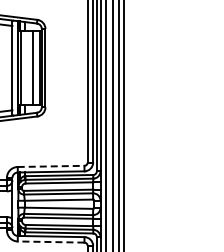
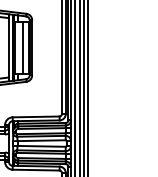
line: (51, 166) -> (36, 116), dashed -> solid
line: (50, 242) -> (35, 170), dashed -> solid

